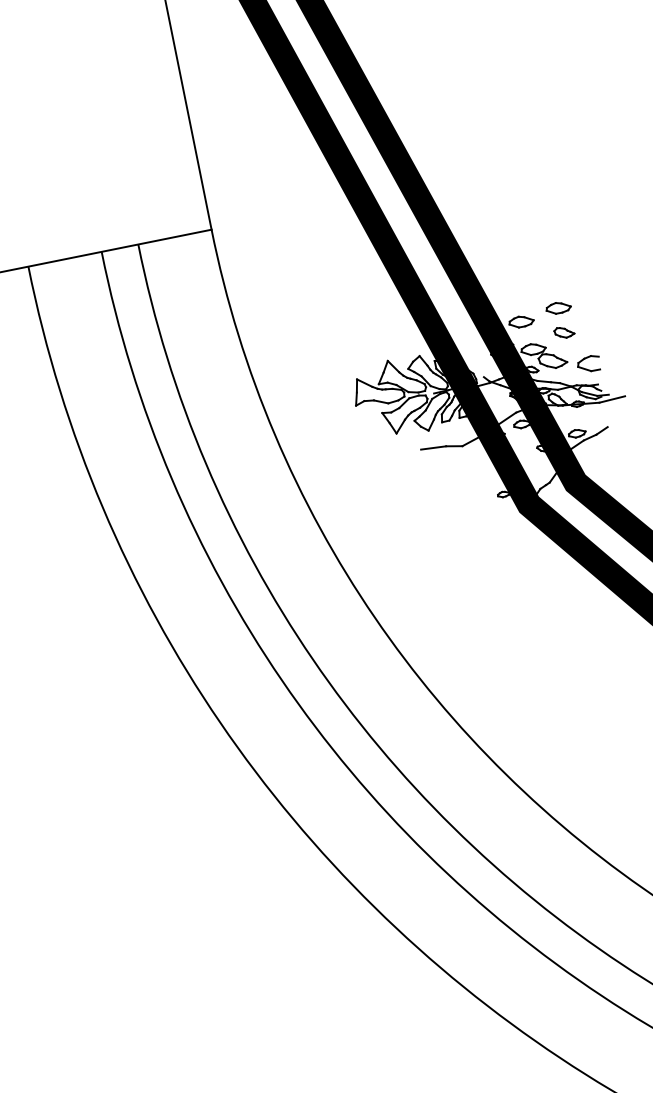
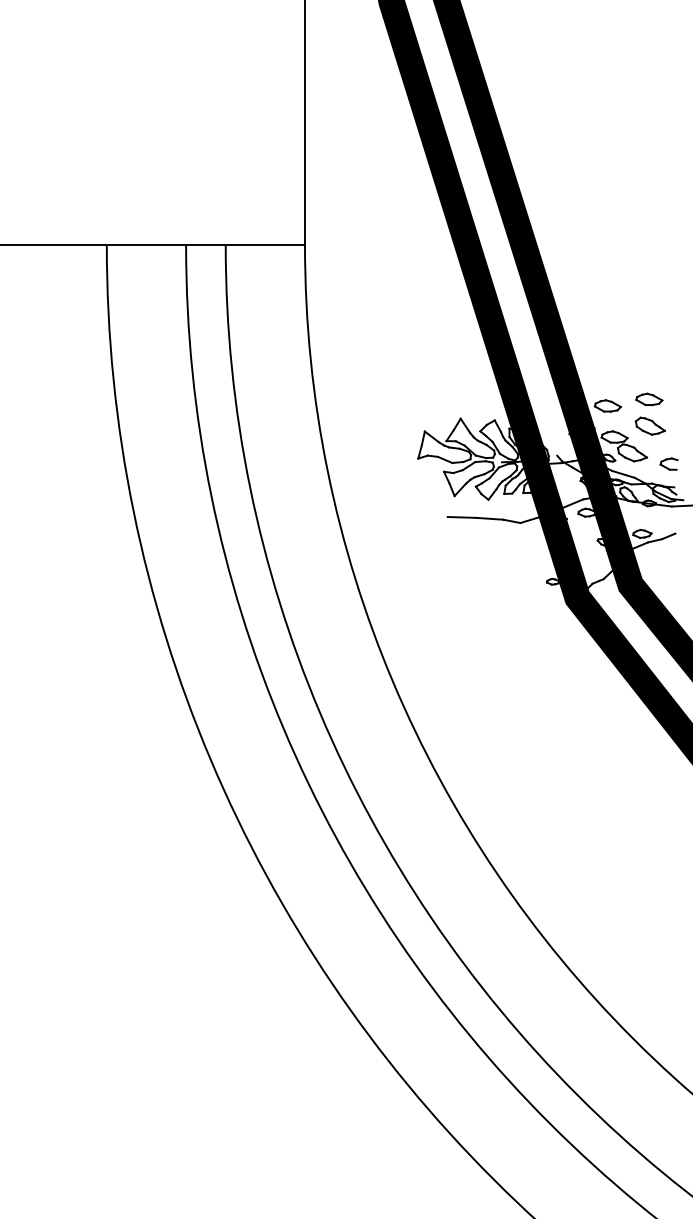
part: (563, 331) -> (649, 425), size x1.43
part: (588, 363) -> (668, 463), size x0.71
line: (406, 452) -> (461, 517), added

